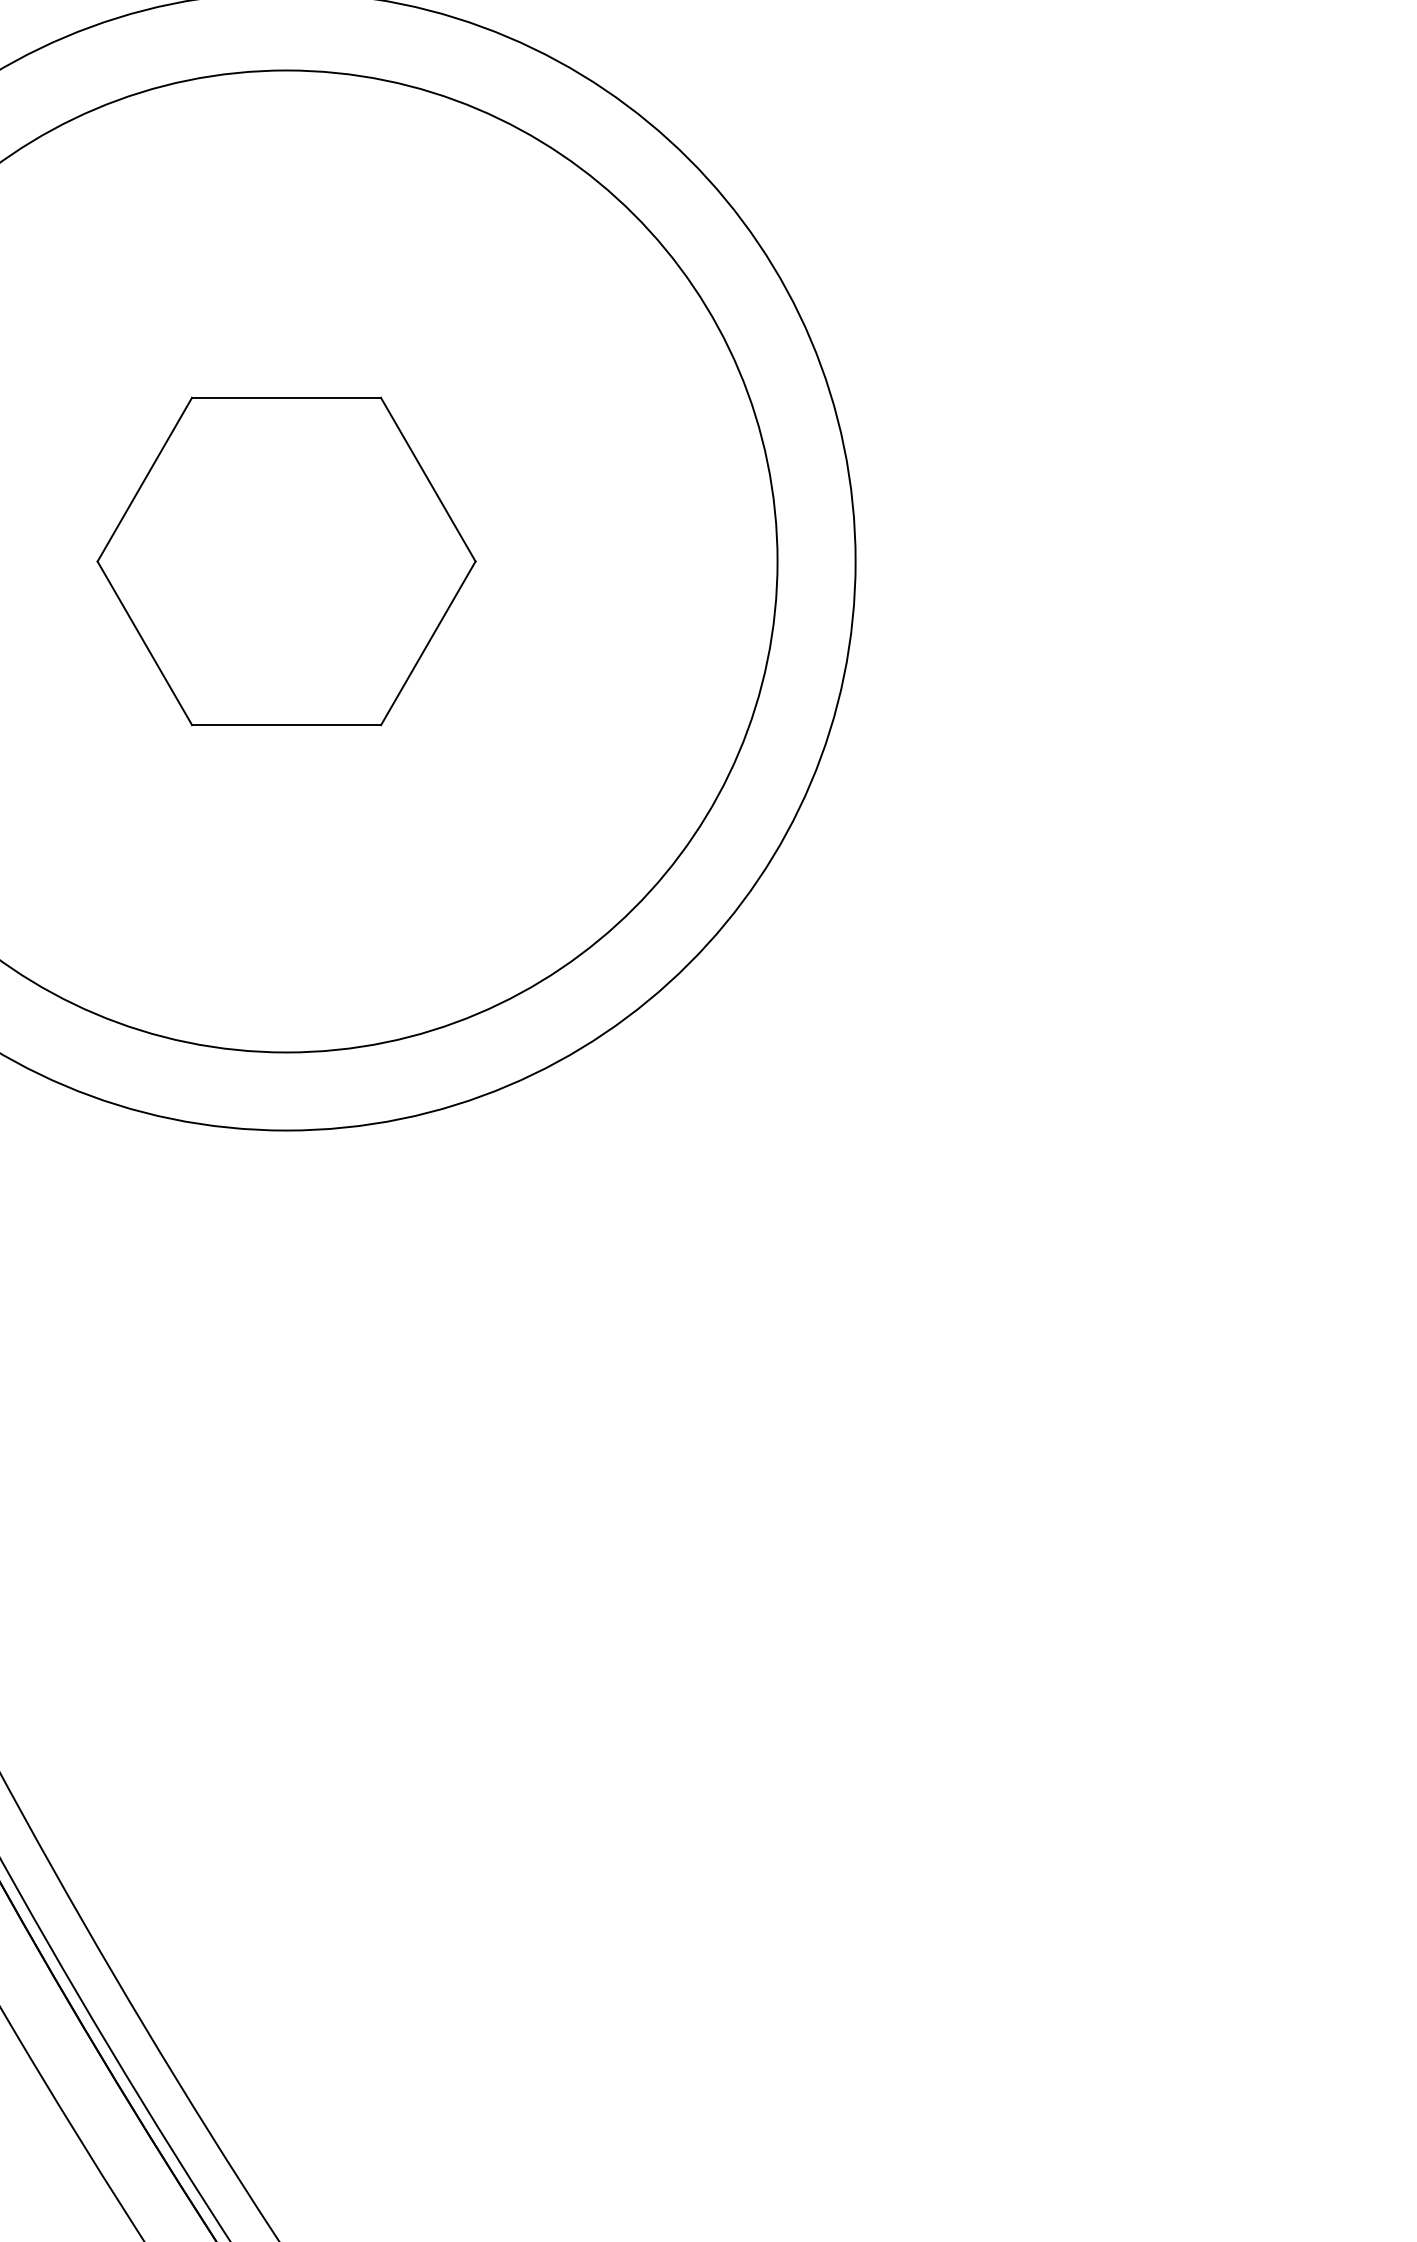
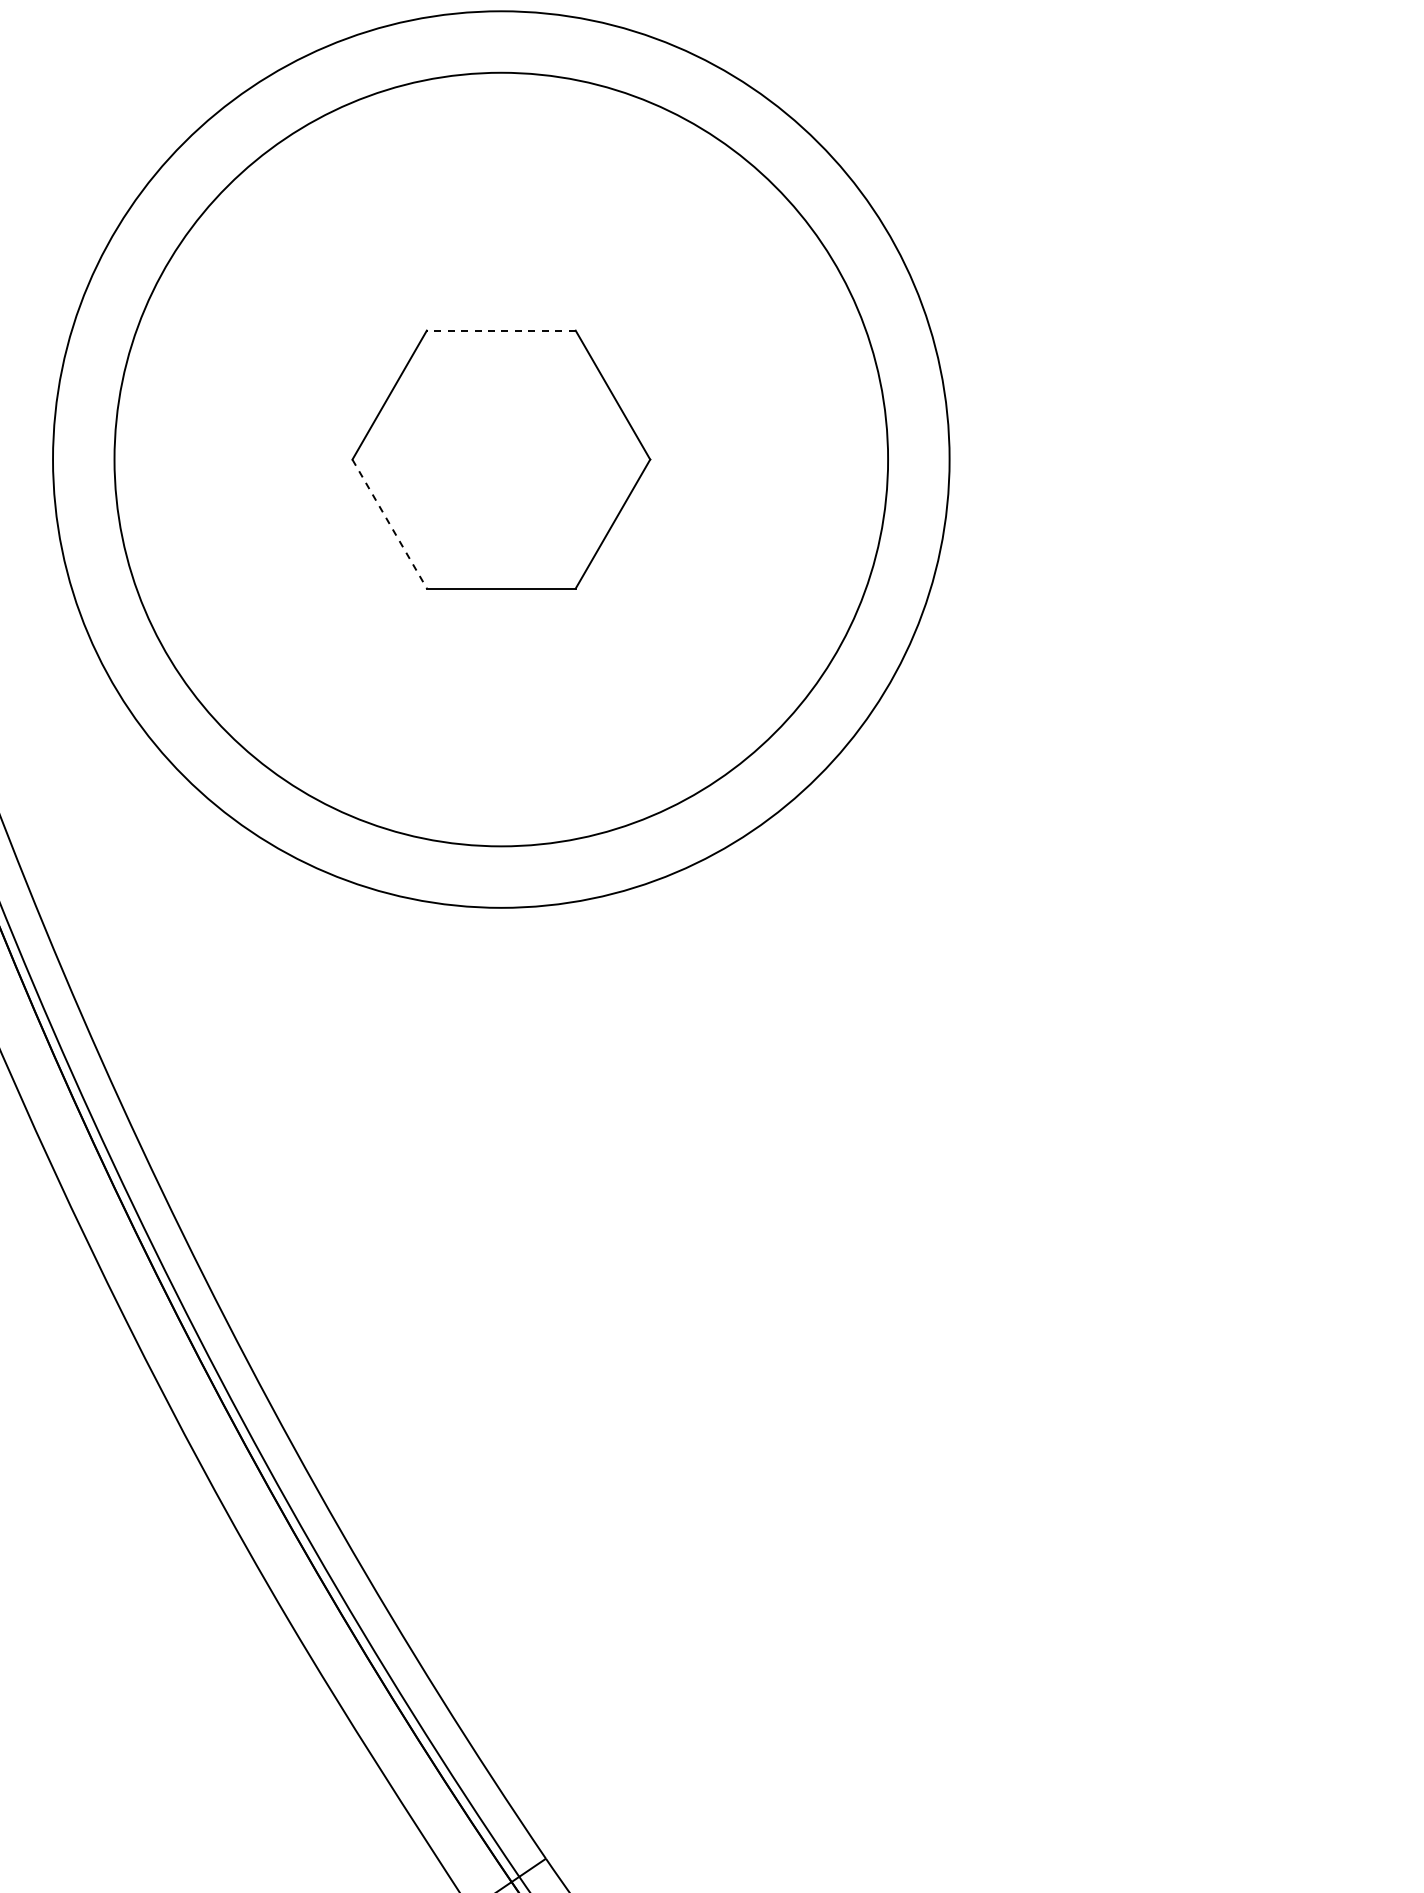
line: (285, 397) -> (500, 330), solid -> dashed
line: (144, 643) -> (389, 524), solid -> dashed

